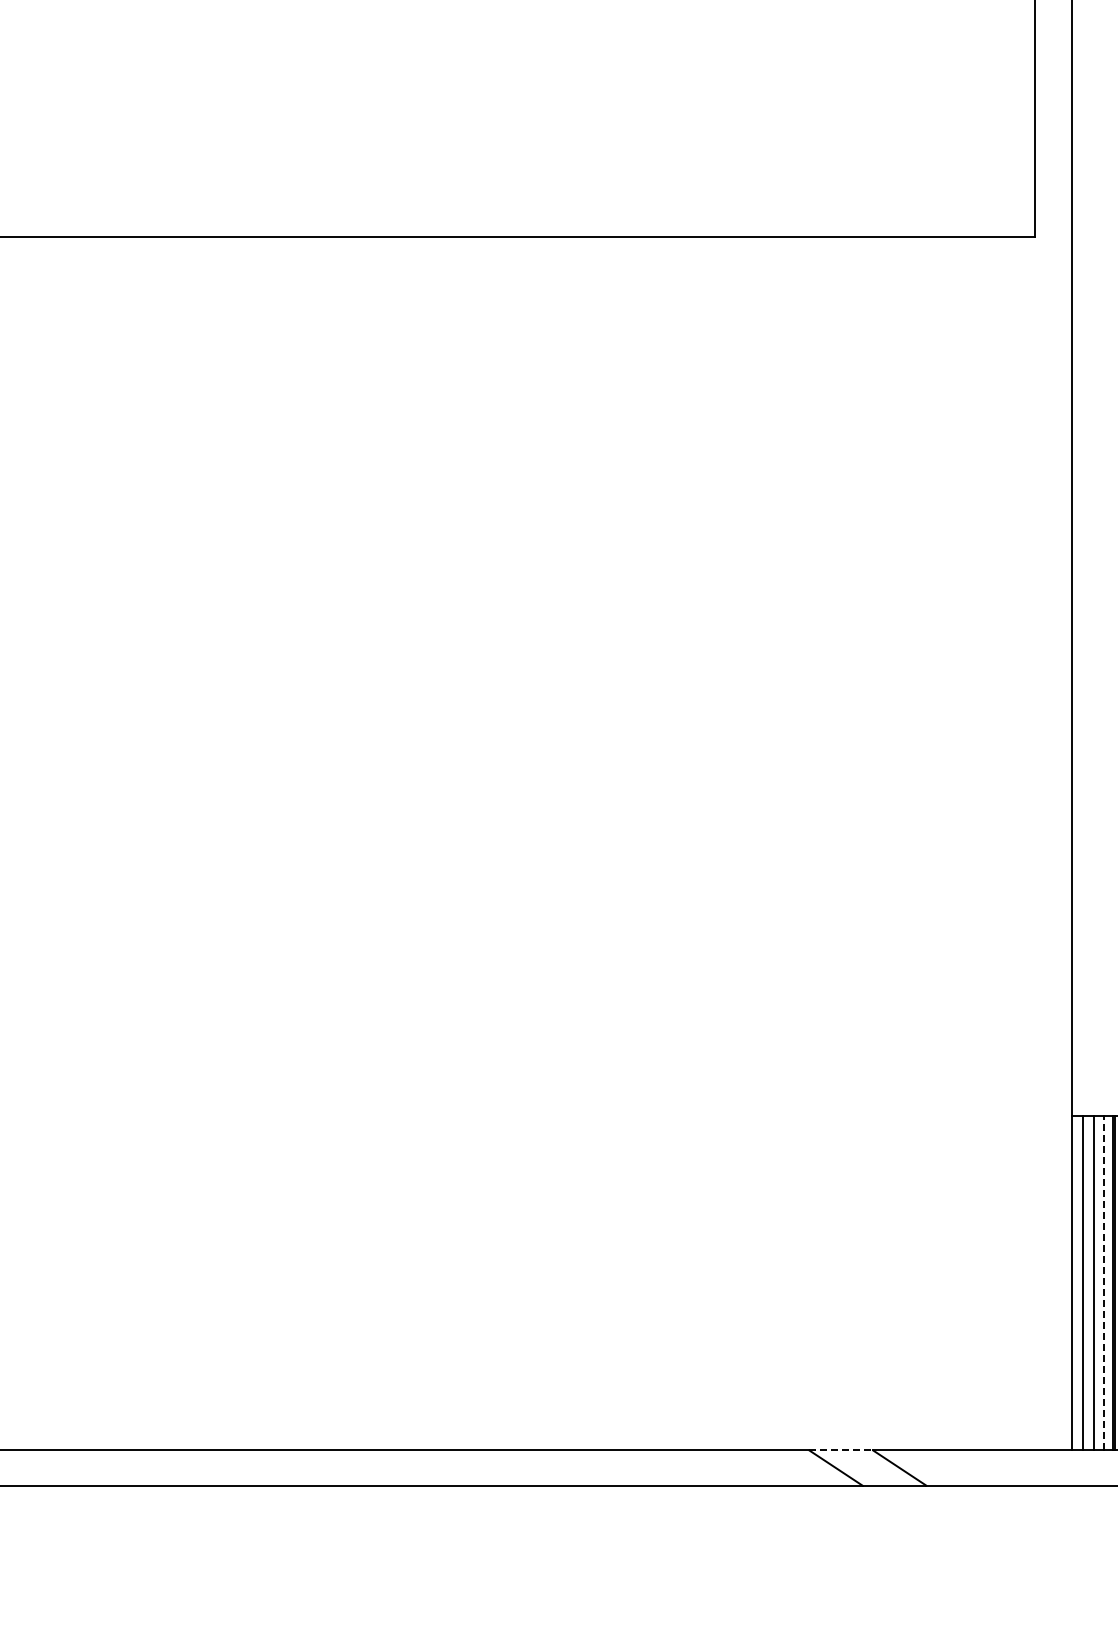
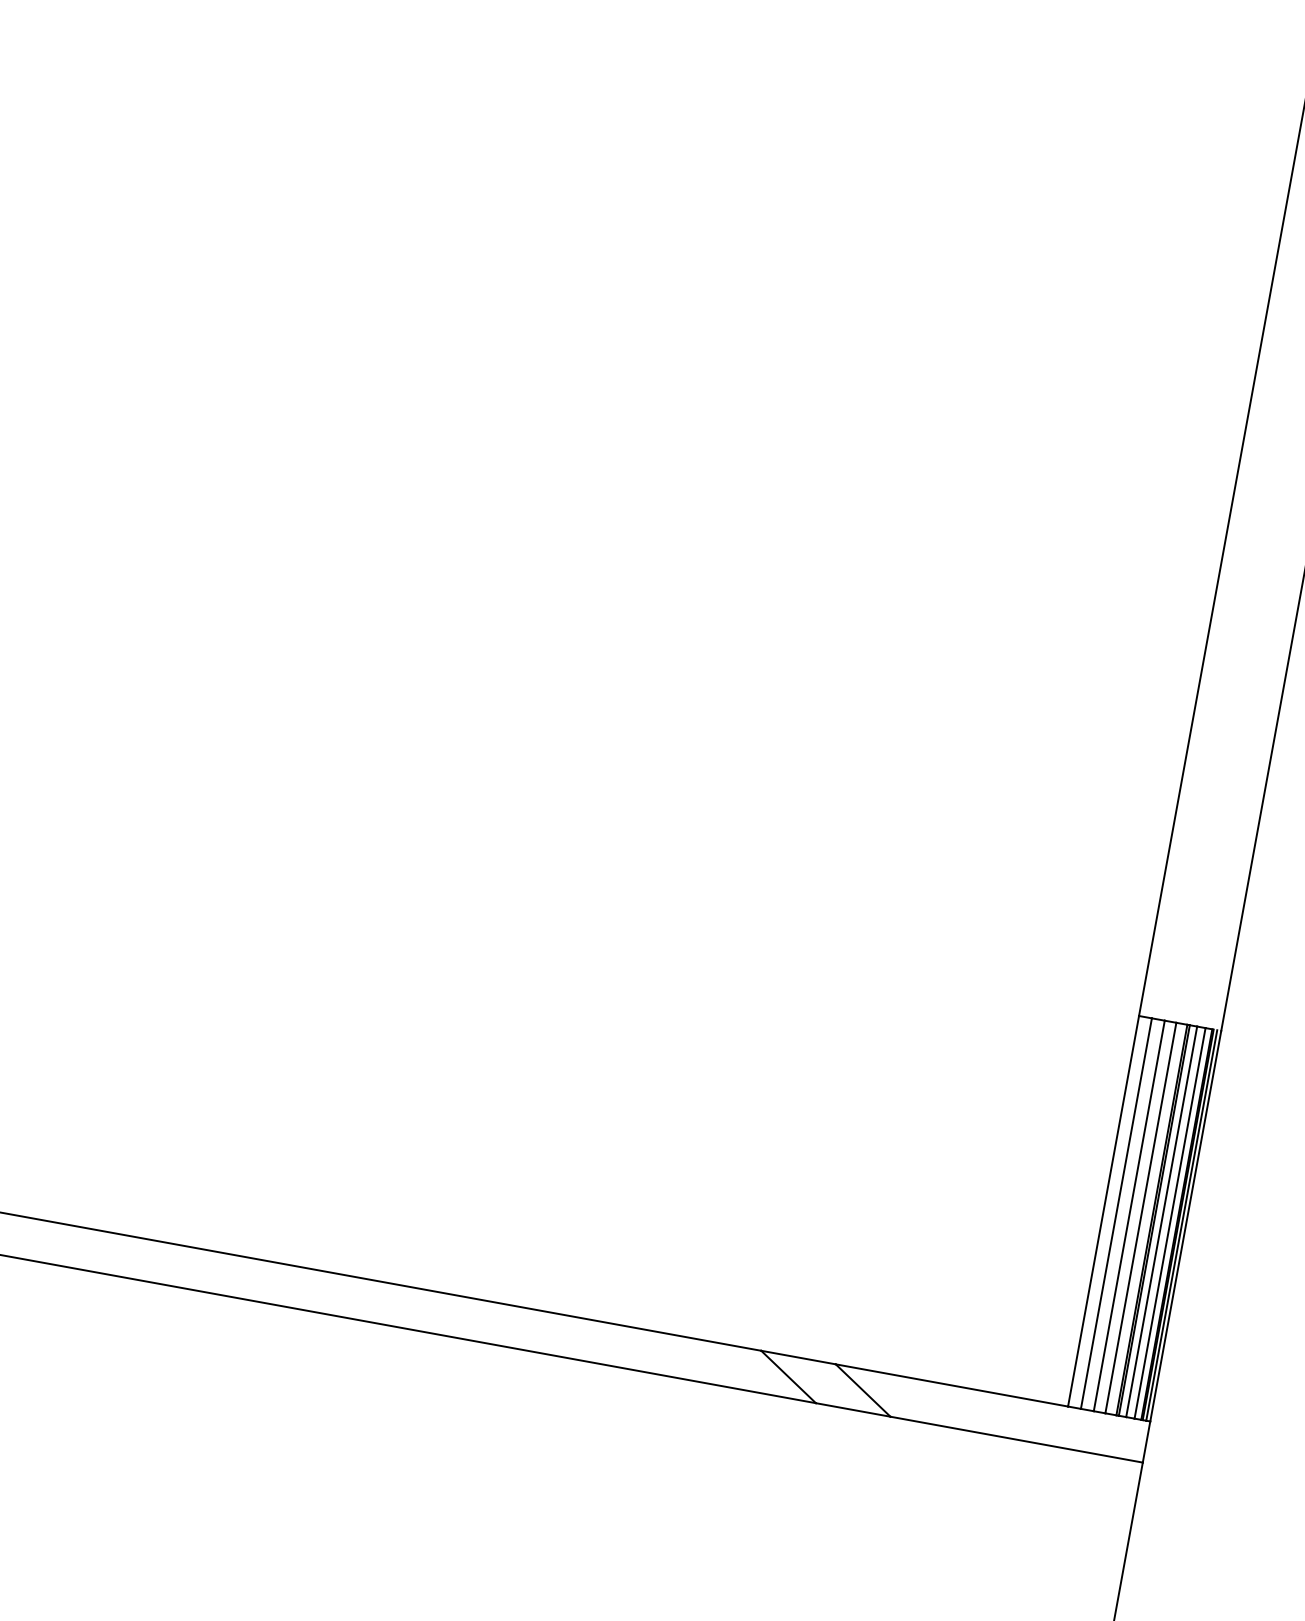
line: (1103, 1282) -> (1140, 1216), dashed -> solid
line: (841, 1450) -> (798, 1357), dashed -> solid

